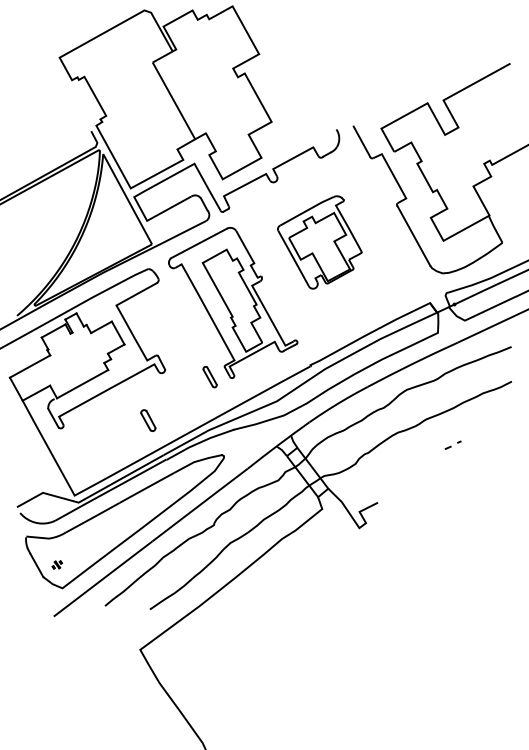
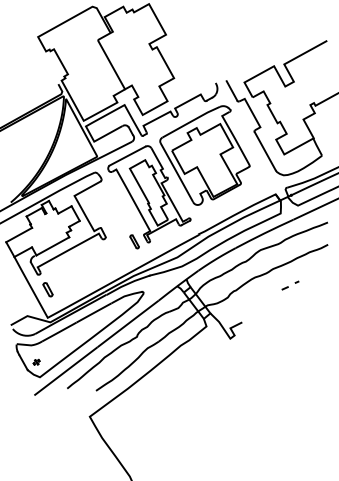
part: (319, 242) -> (204, 155), size x1.67
part: (147, 420) -> (47, 289), moved
part: (453, 445) -> (290, 285), size x1.67

